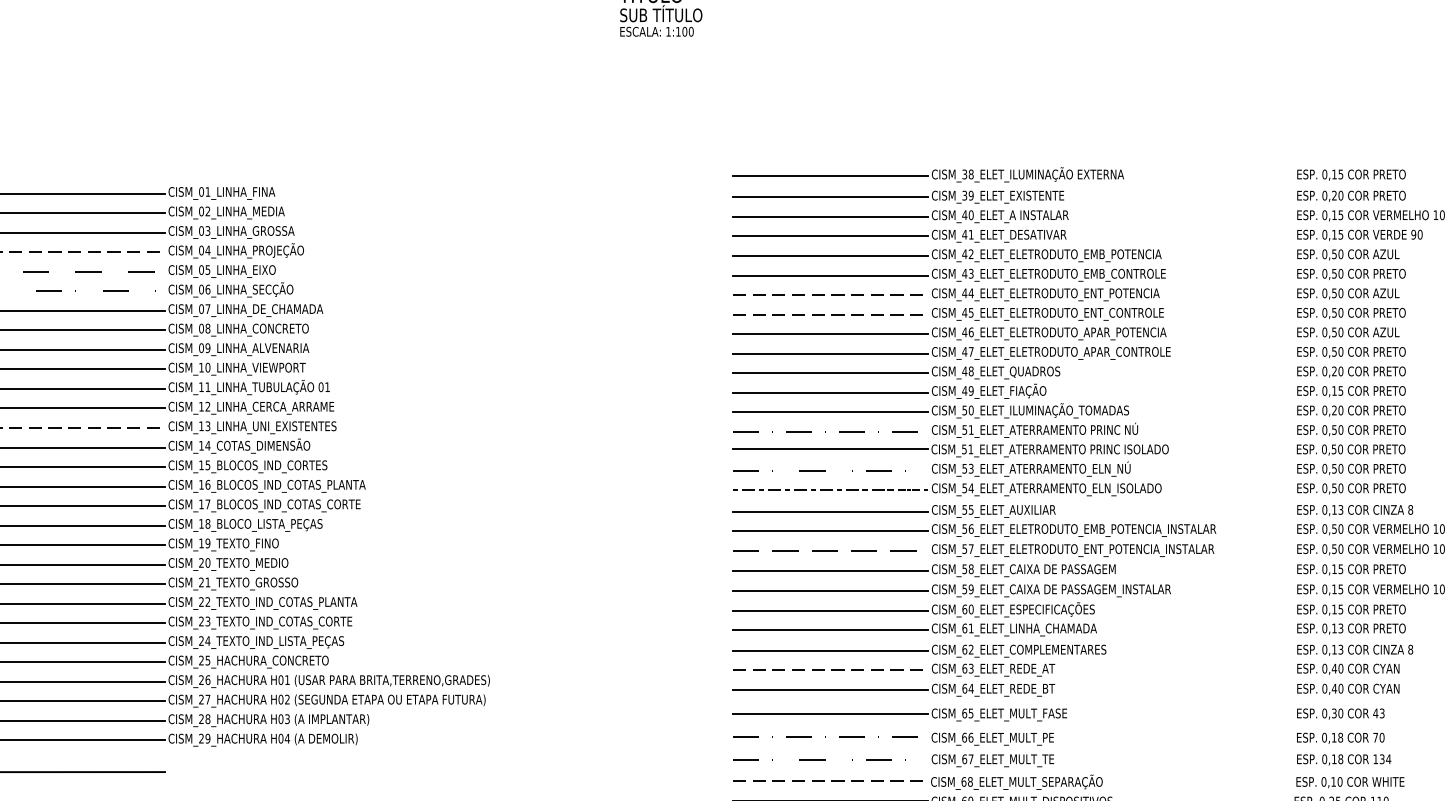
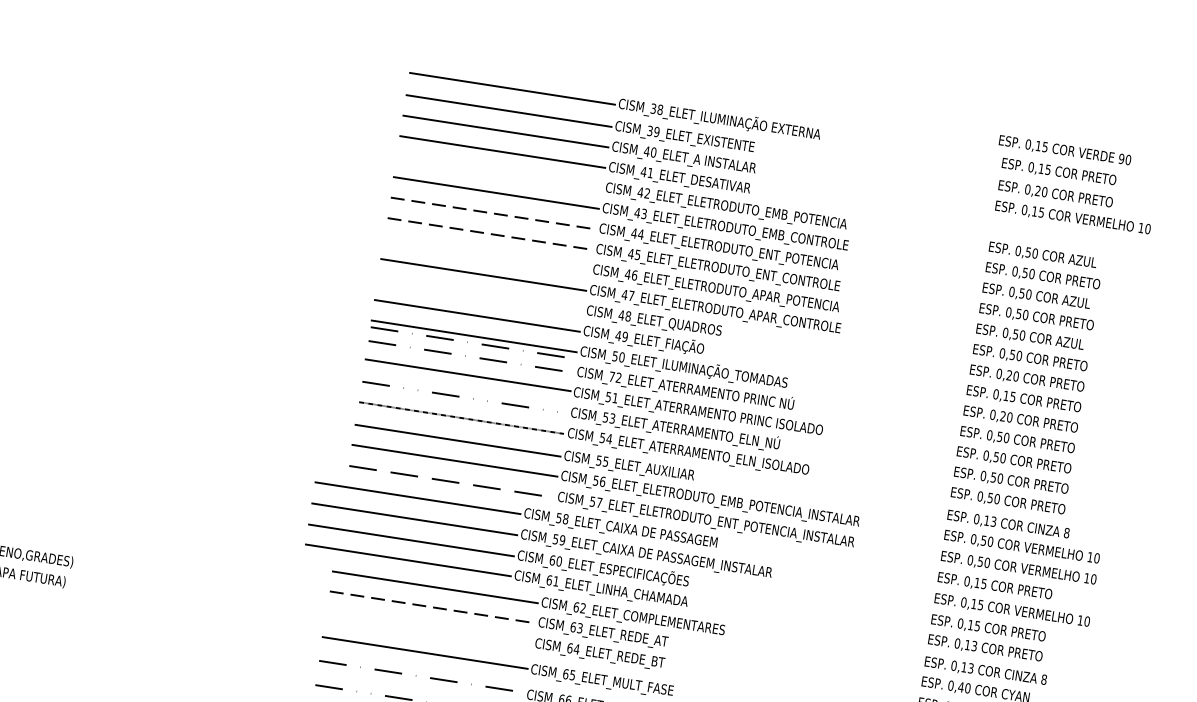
text: (1359, 234) -> (1064, 149), moved
line: (830, 256) -> (499, 173), removed
line: (830, 334) -> (486, 254), removed
line: (830, 373) -> (480, 295), removed
line: (825, 418) -> (467, 342), added
text: (967, 429) -> (614, 376), CISM_51_ELET_ATERRAMENTO -> CISM_72_ELET_ATERRAMENTO
part: (951, 600) -> (539, 548), moved
line: (830, 690) -> (428, 628), removed

